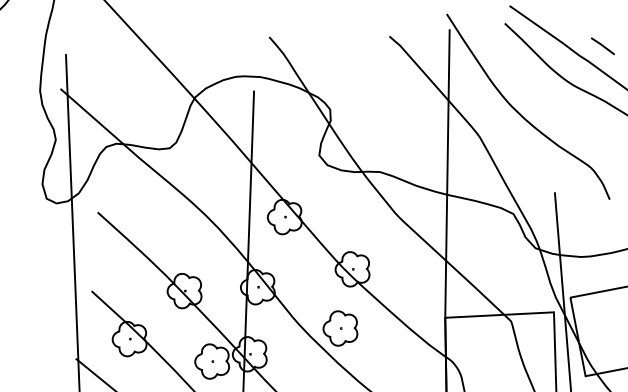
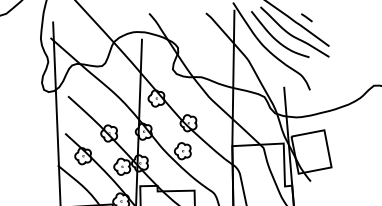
curve: (540, 92) -> (277, 39), added

